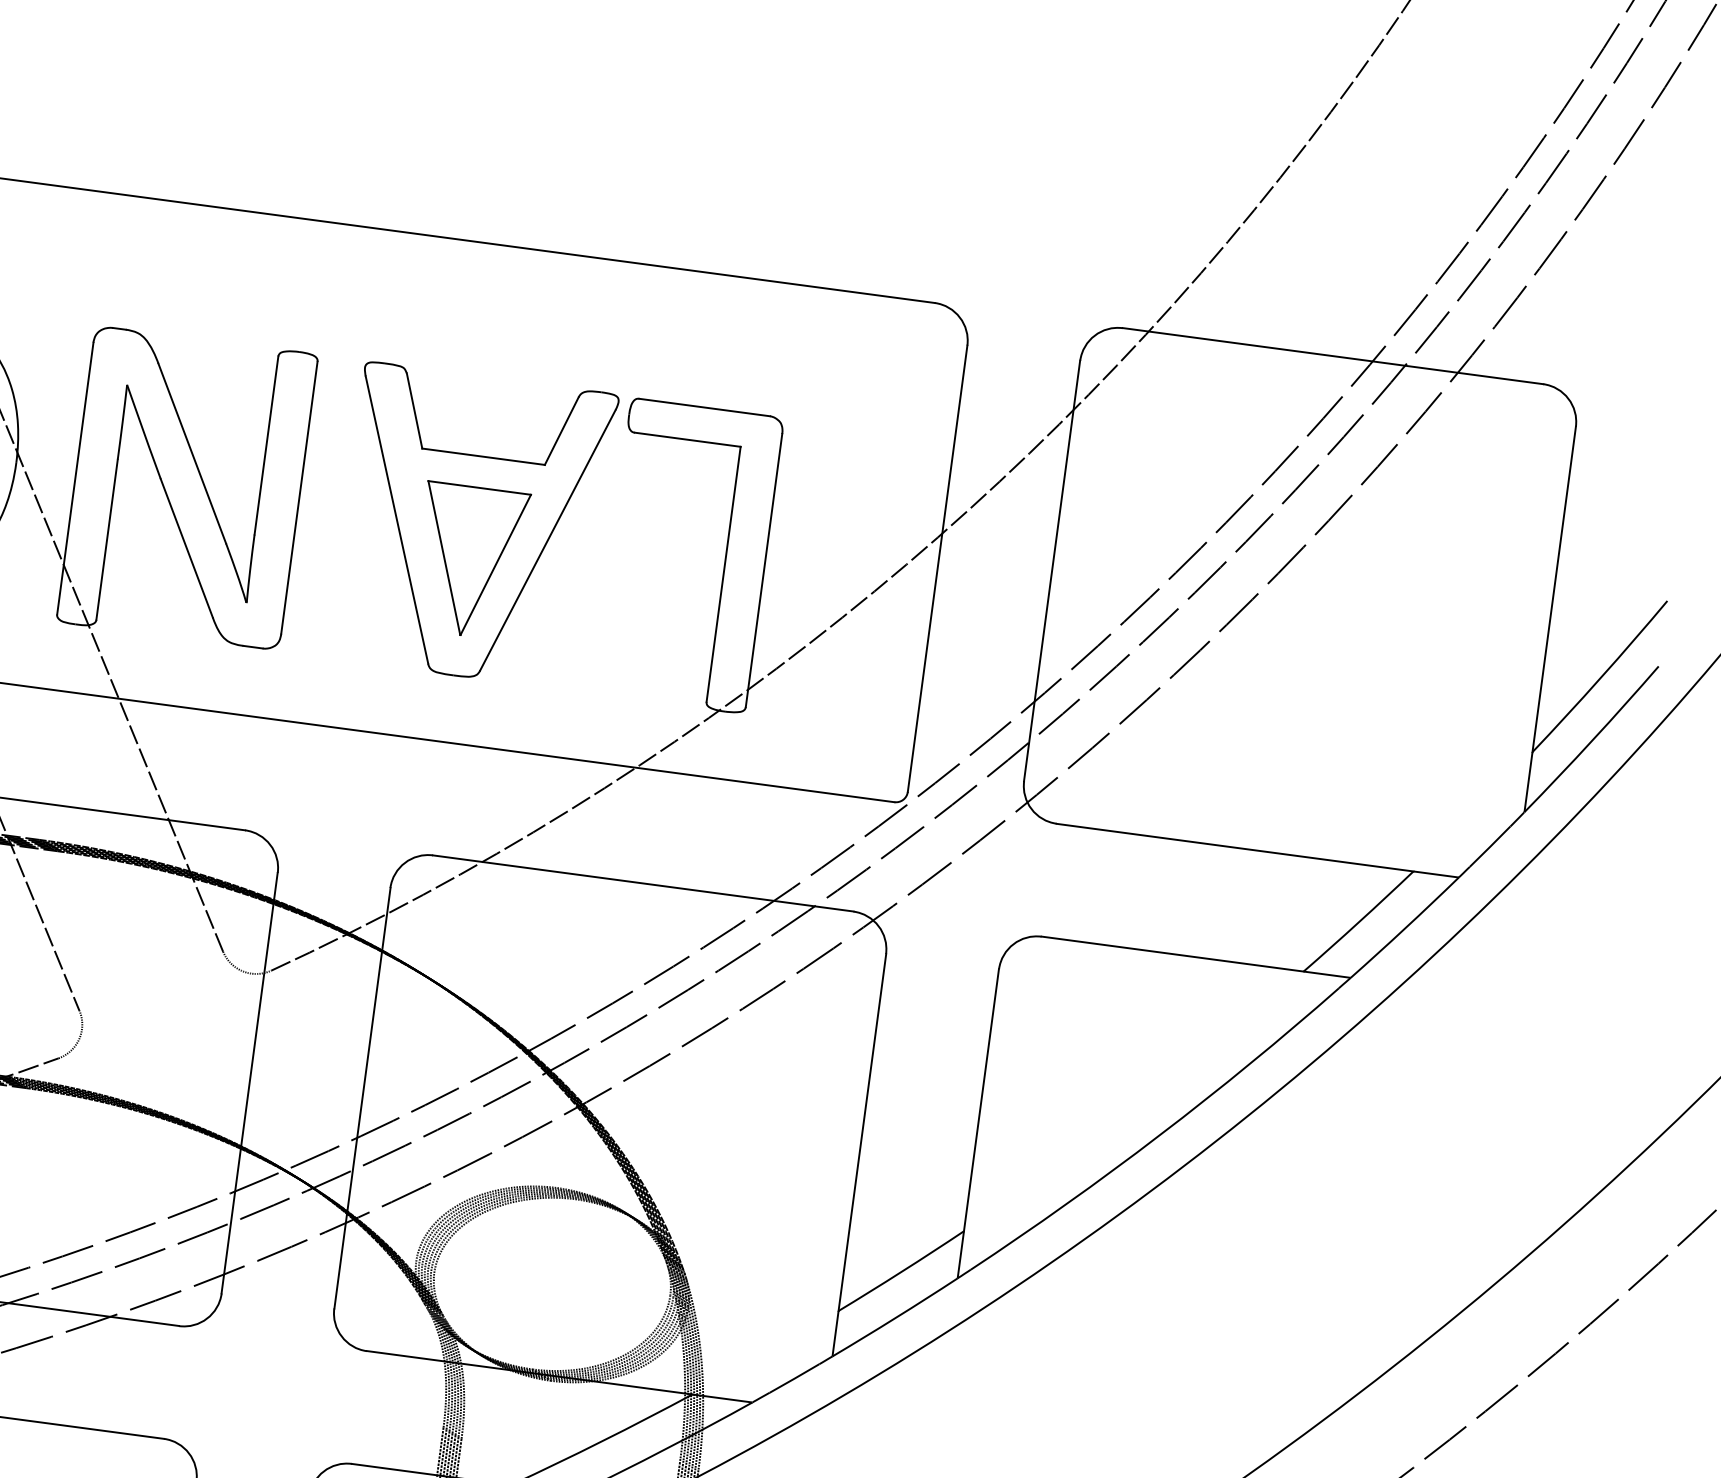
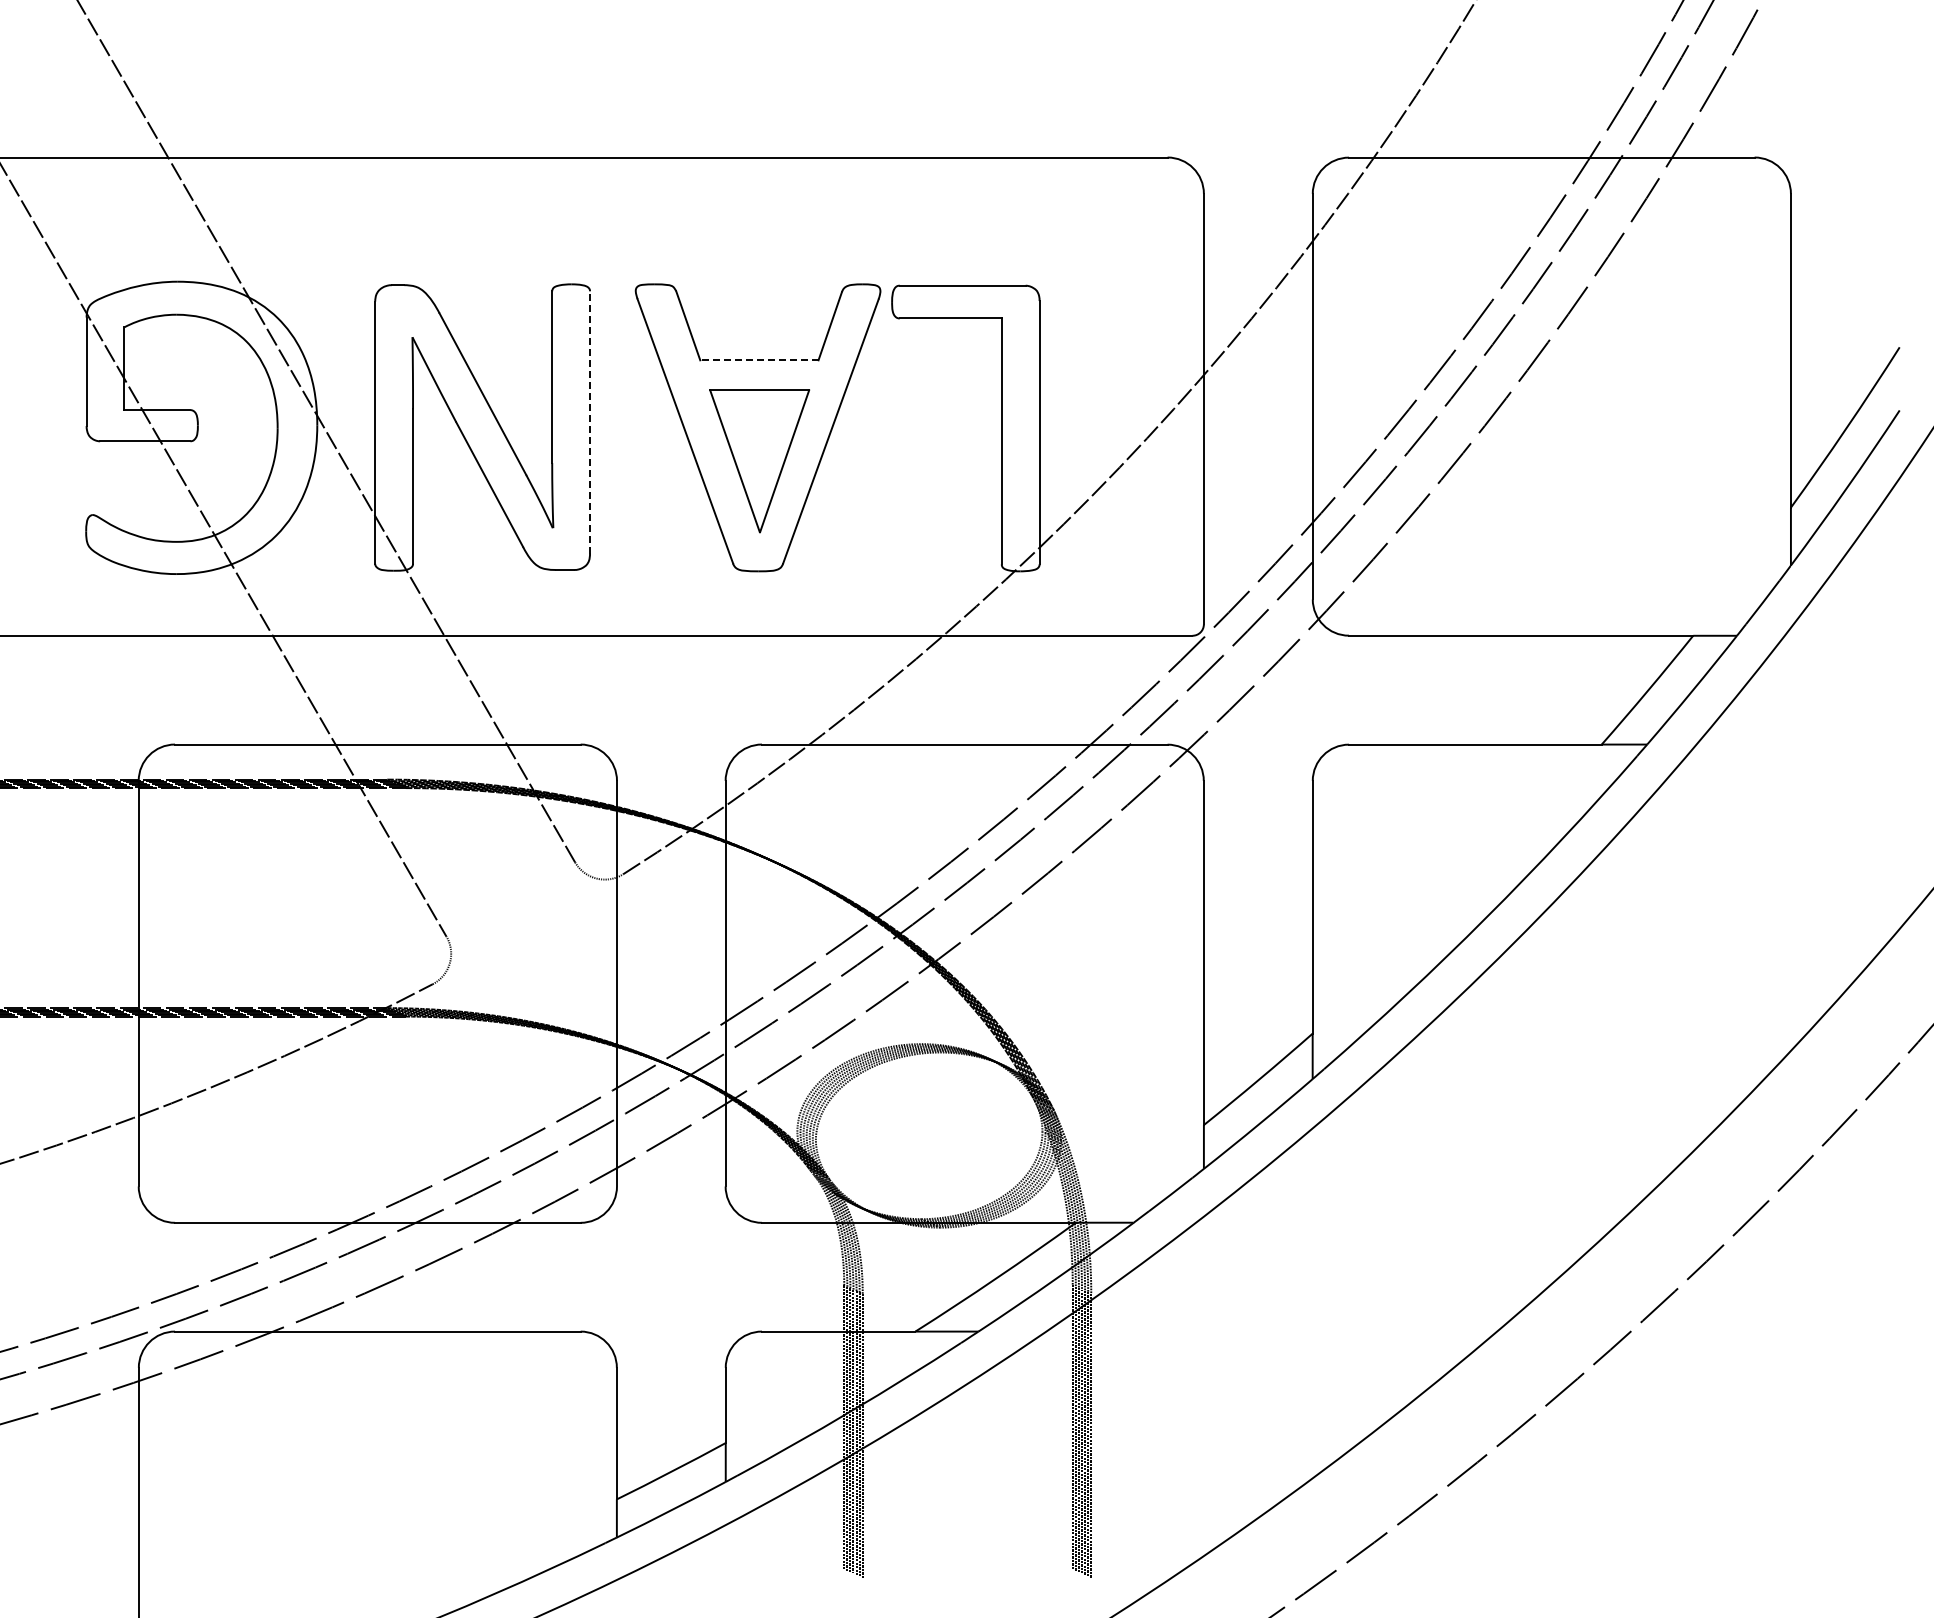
line: (482, 456) -> (758, 360), solid -> dashed
line: (300, 496) -> (590, 421), solid -> dashed

